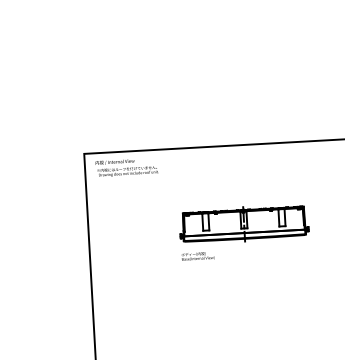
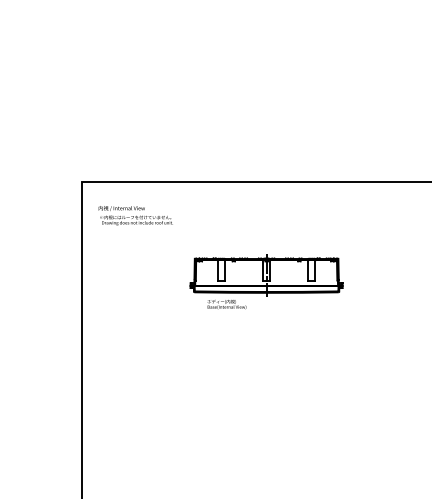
text: (126, 167) -> (135, 215), moved
text: (197, 256) -> (226, 304), moved

